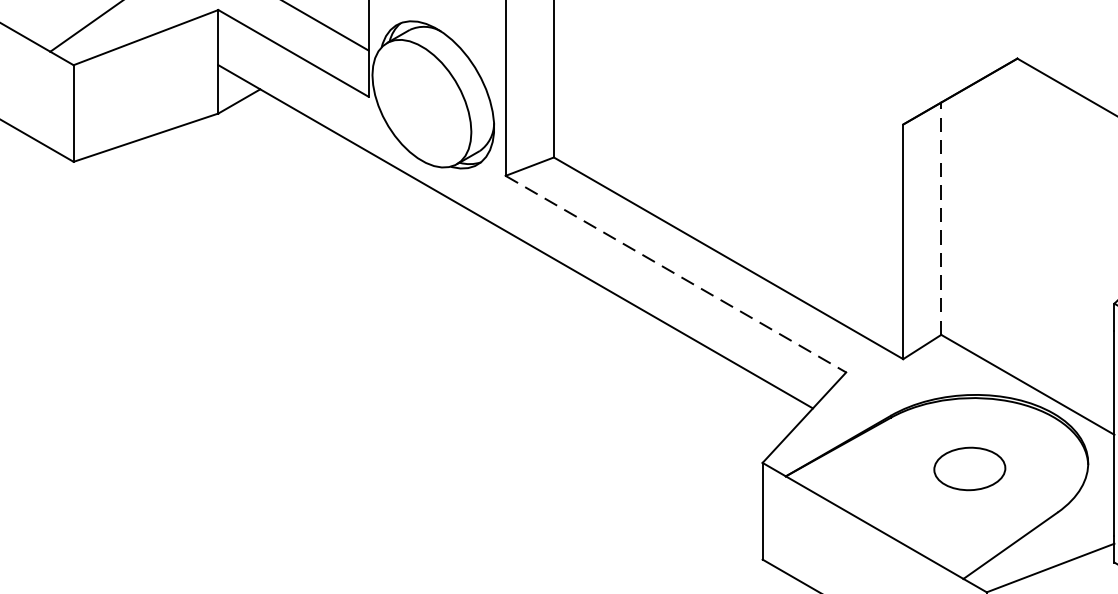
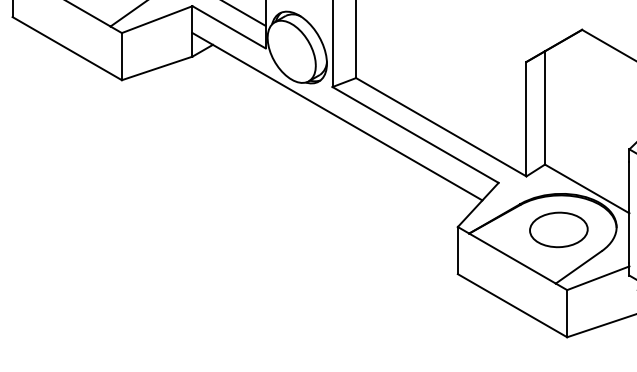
line: (940, 217) -> (544, 107), dashed -> solid
line: (675, 273) -> (415, 134), dashed -> solid
part: (968, 468) -> (558, 229), size x1.67

